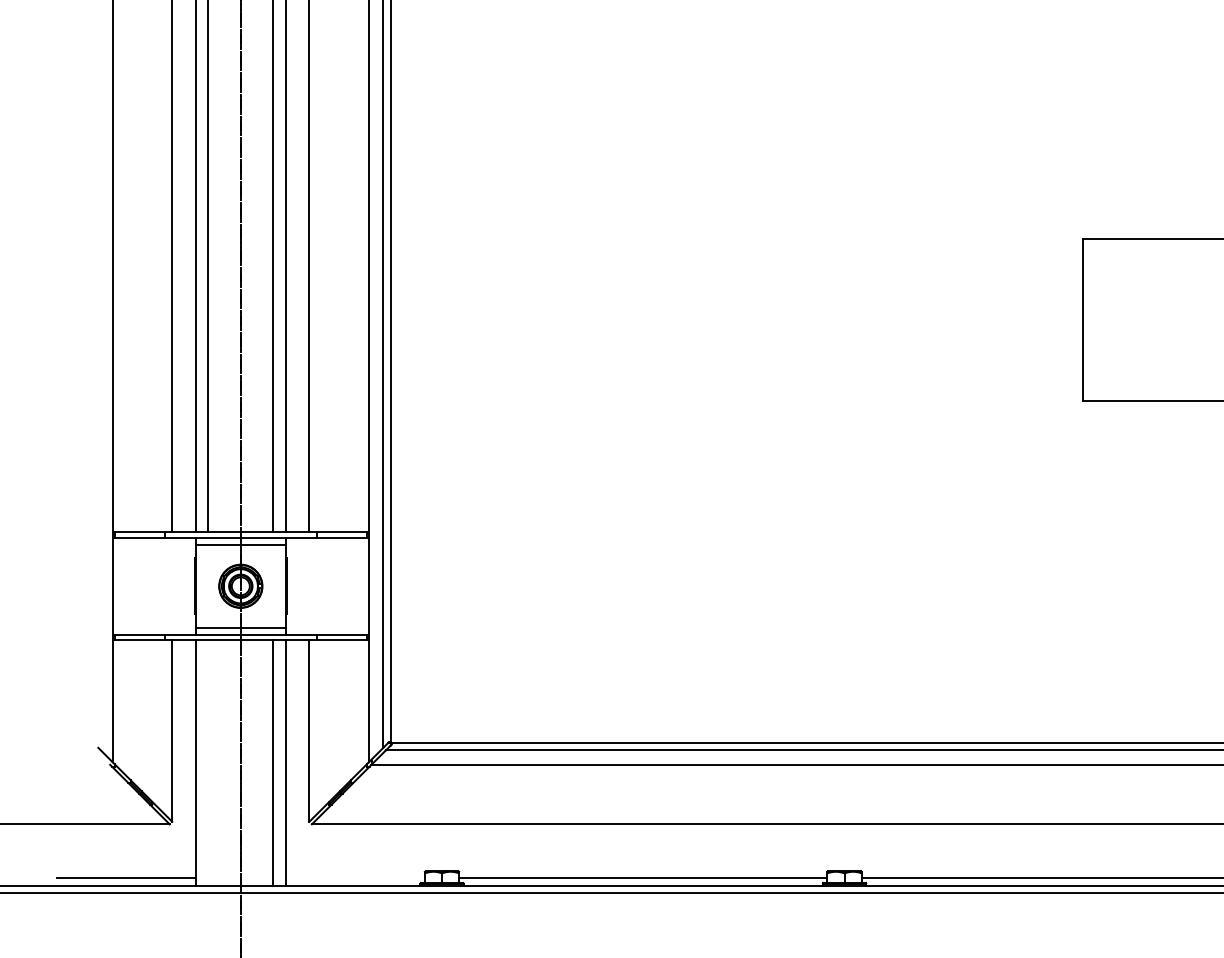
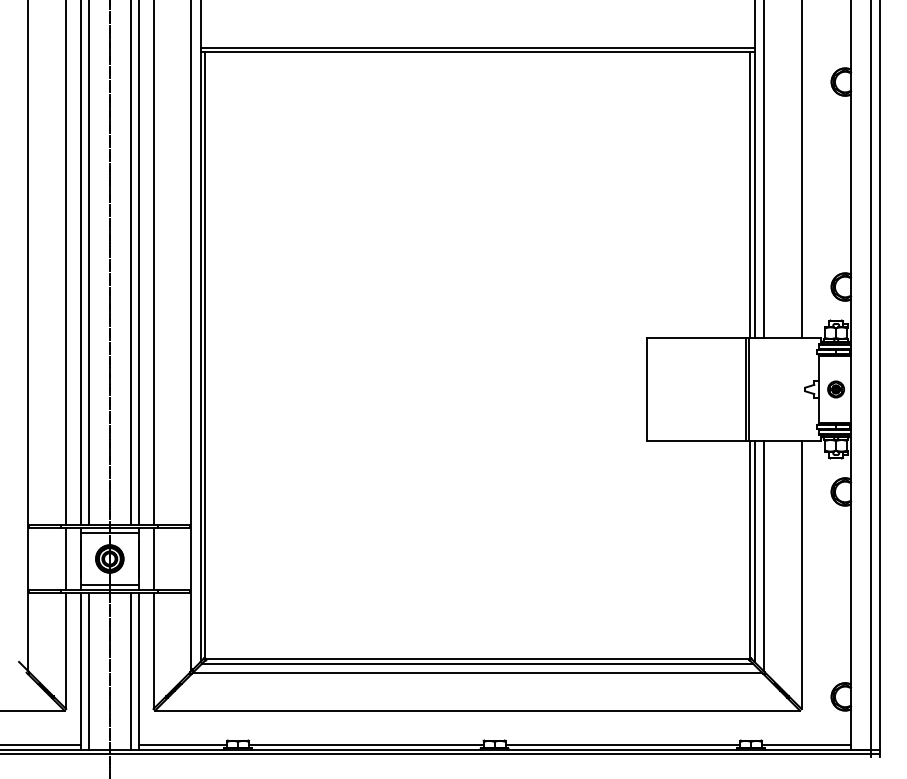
line: (172, 585) -> (66, 558), added
line: (309, 585) -> (153, 558), added
line: (208, 762) -> (89, 671), added
line: (354, 878) -> (182, 745), added

